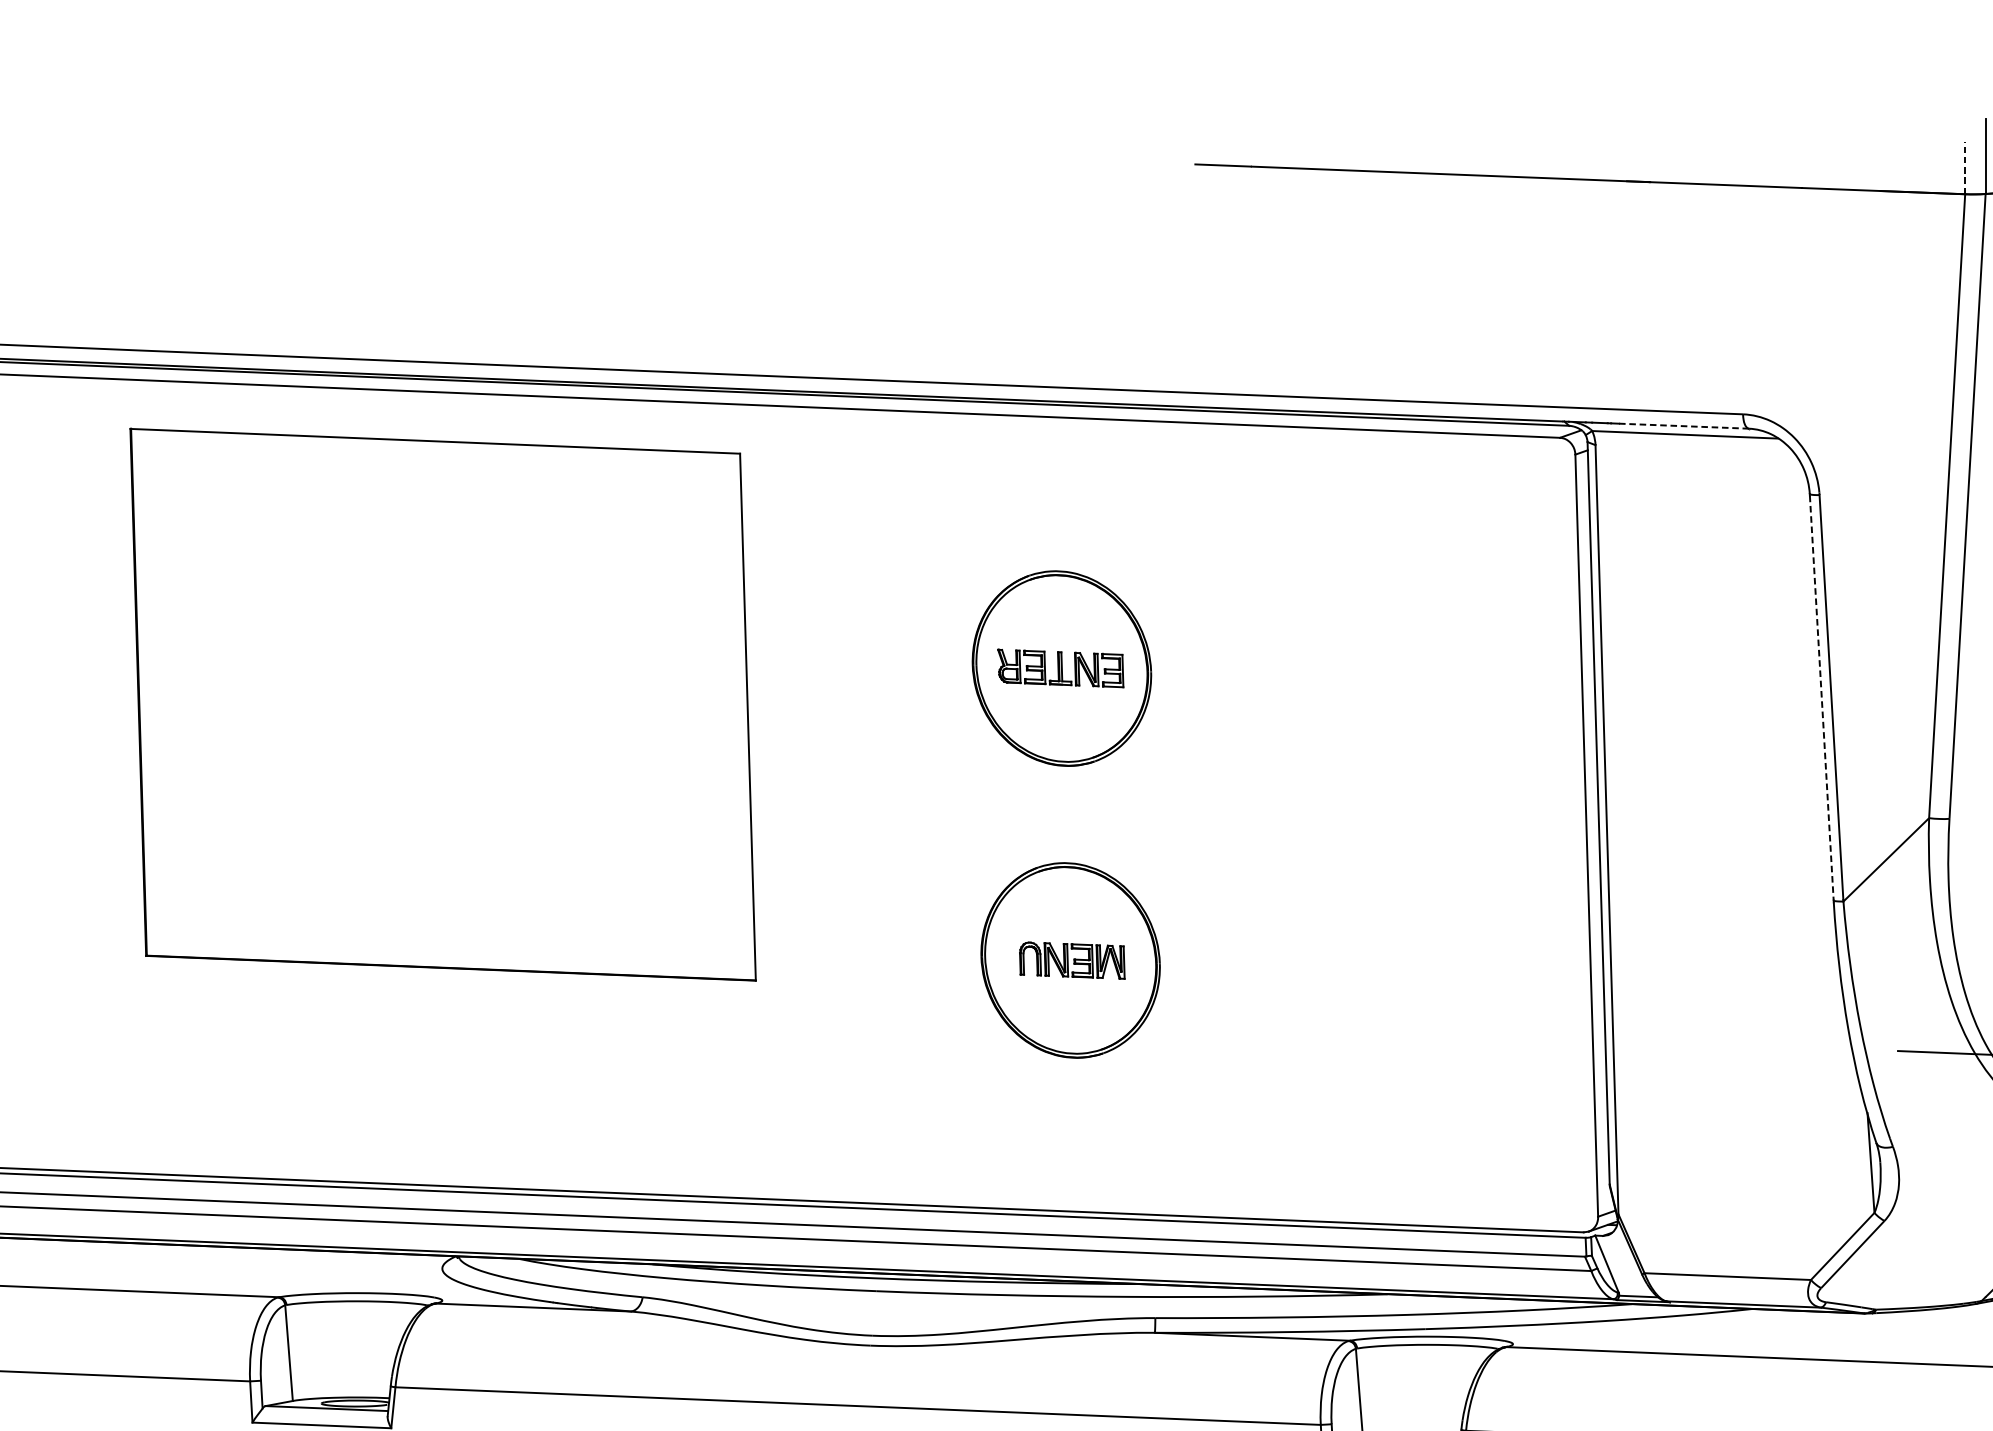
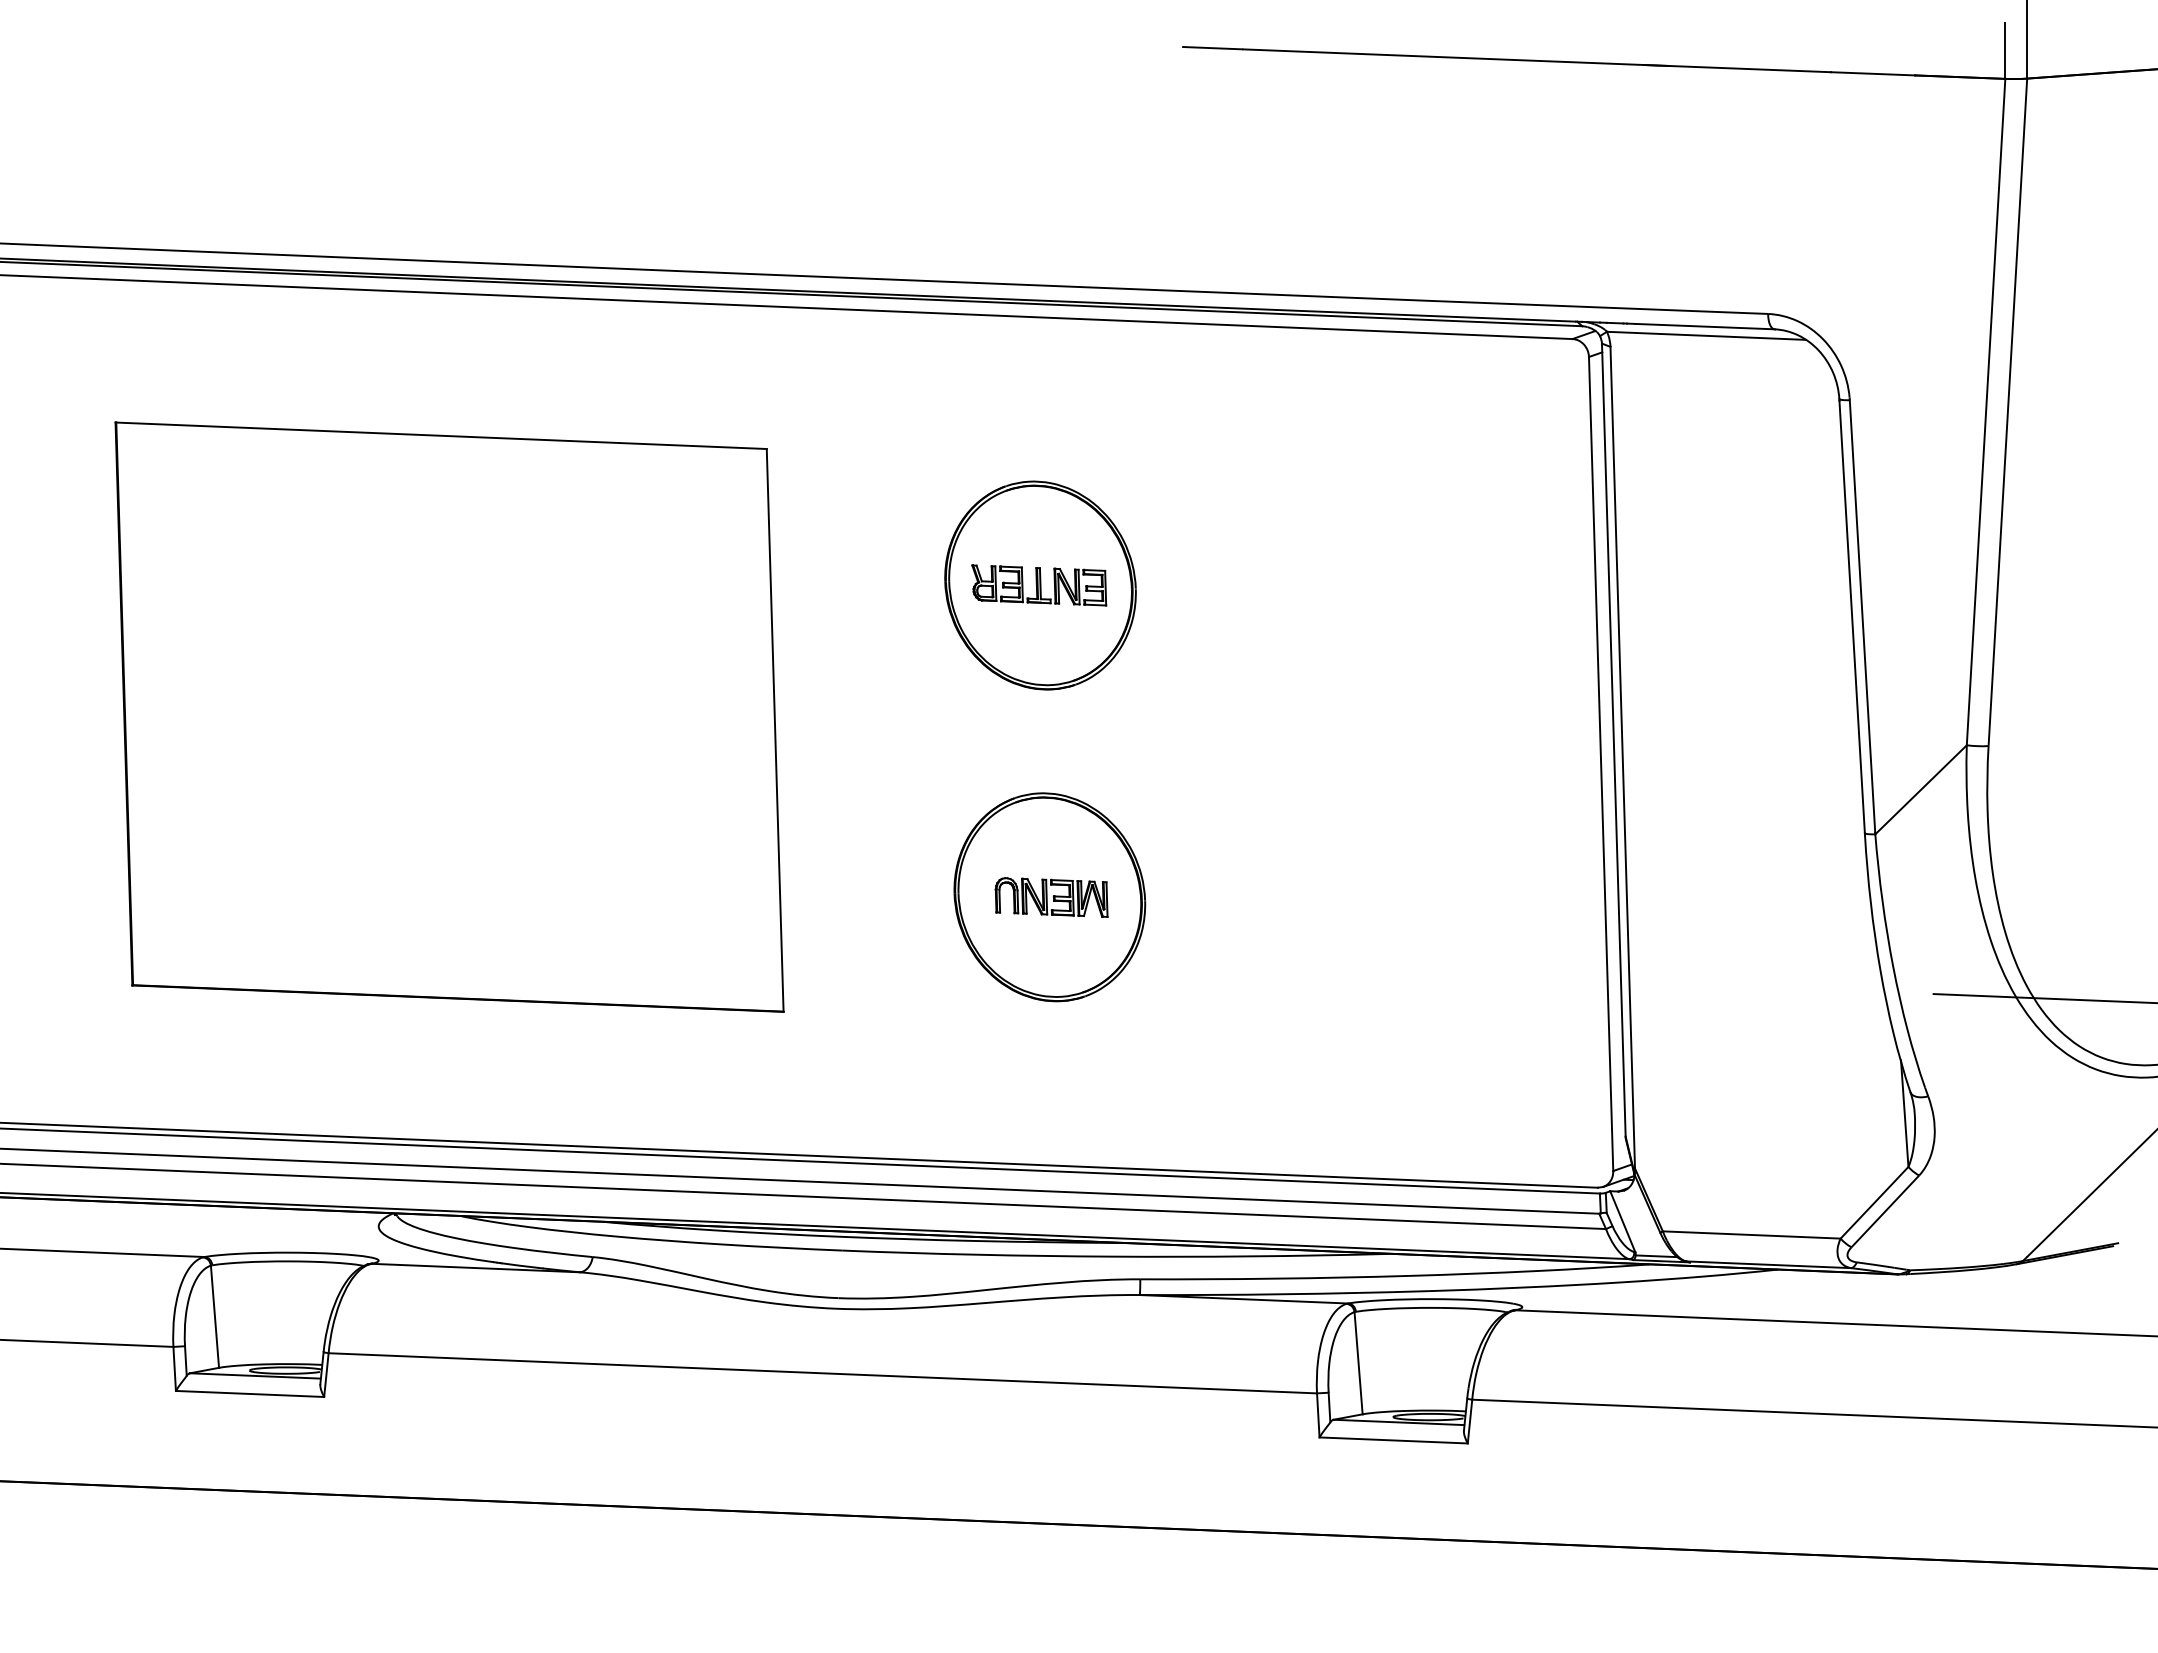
line: (1965, 167) -> (2005, 50), dashed -> solid
line: (1683, 426) -> (1704, 326), dashed -> solid
line: (1822, 698) -> (1852, 617), dashed -> solid
part: (443, 704) -> (449, 716), moved

